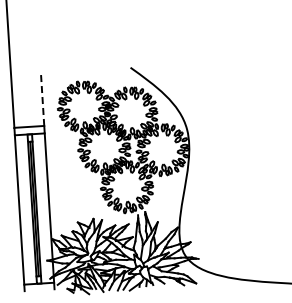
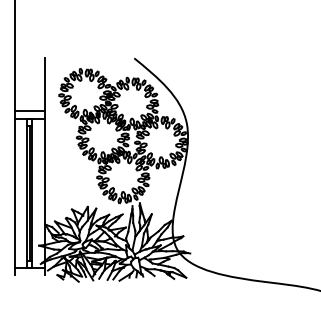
line: (42, 99) -> (44, 84), dashed -> solid

